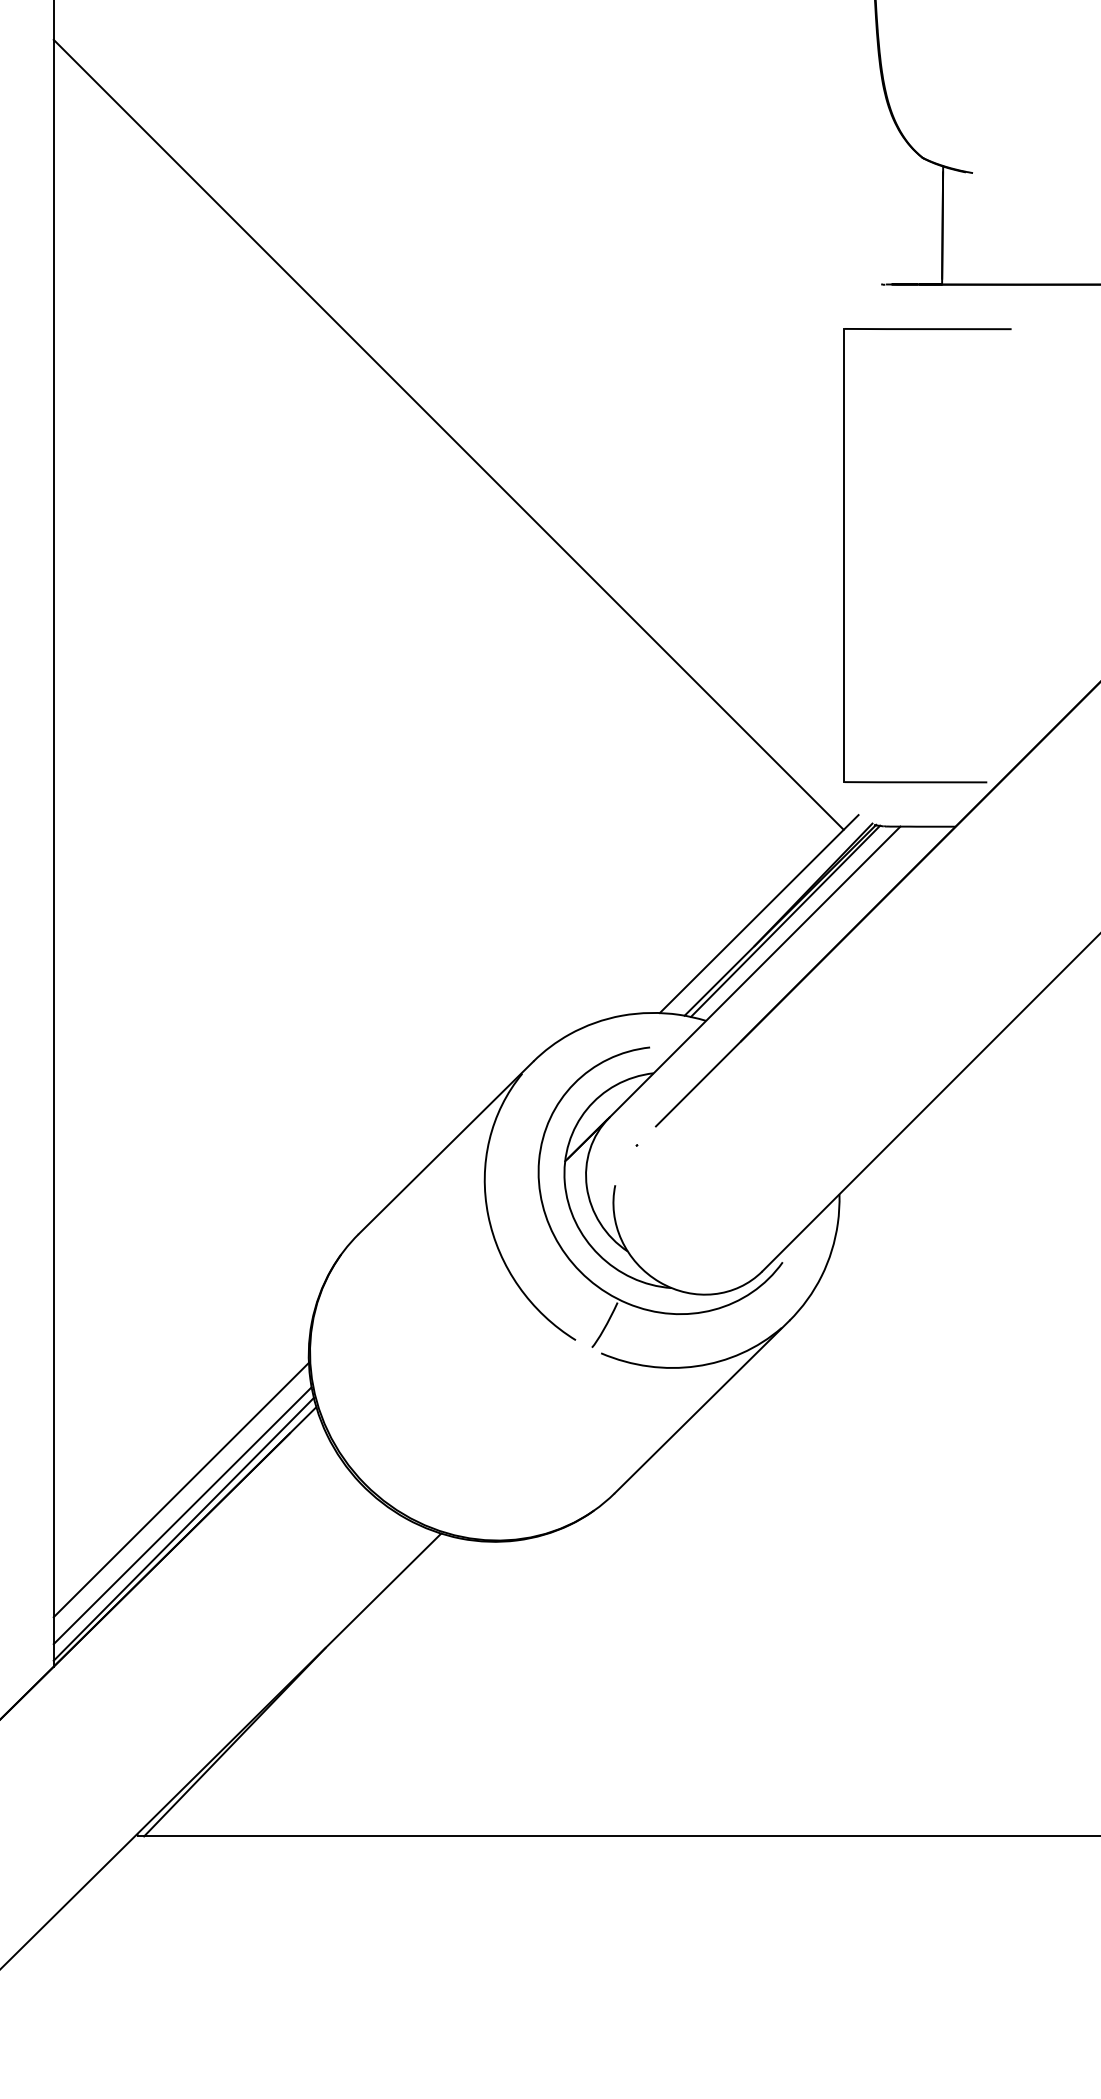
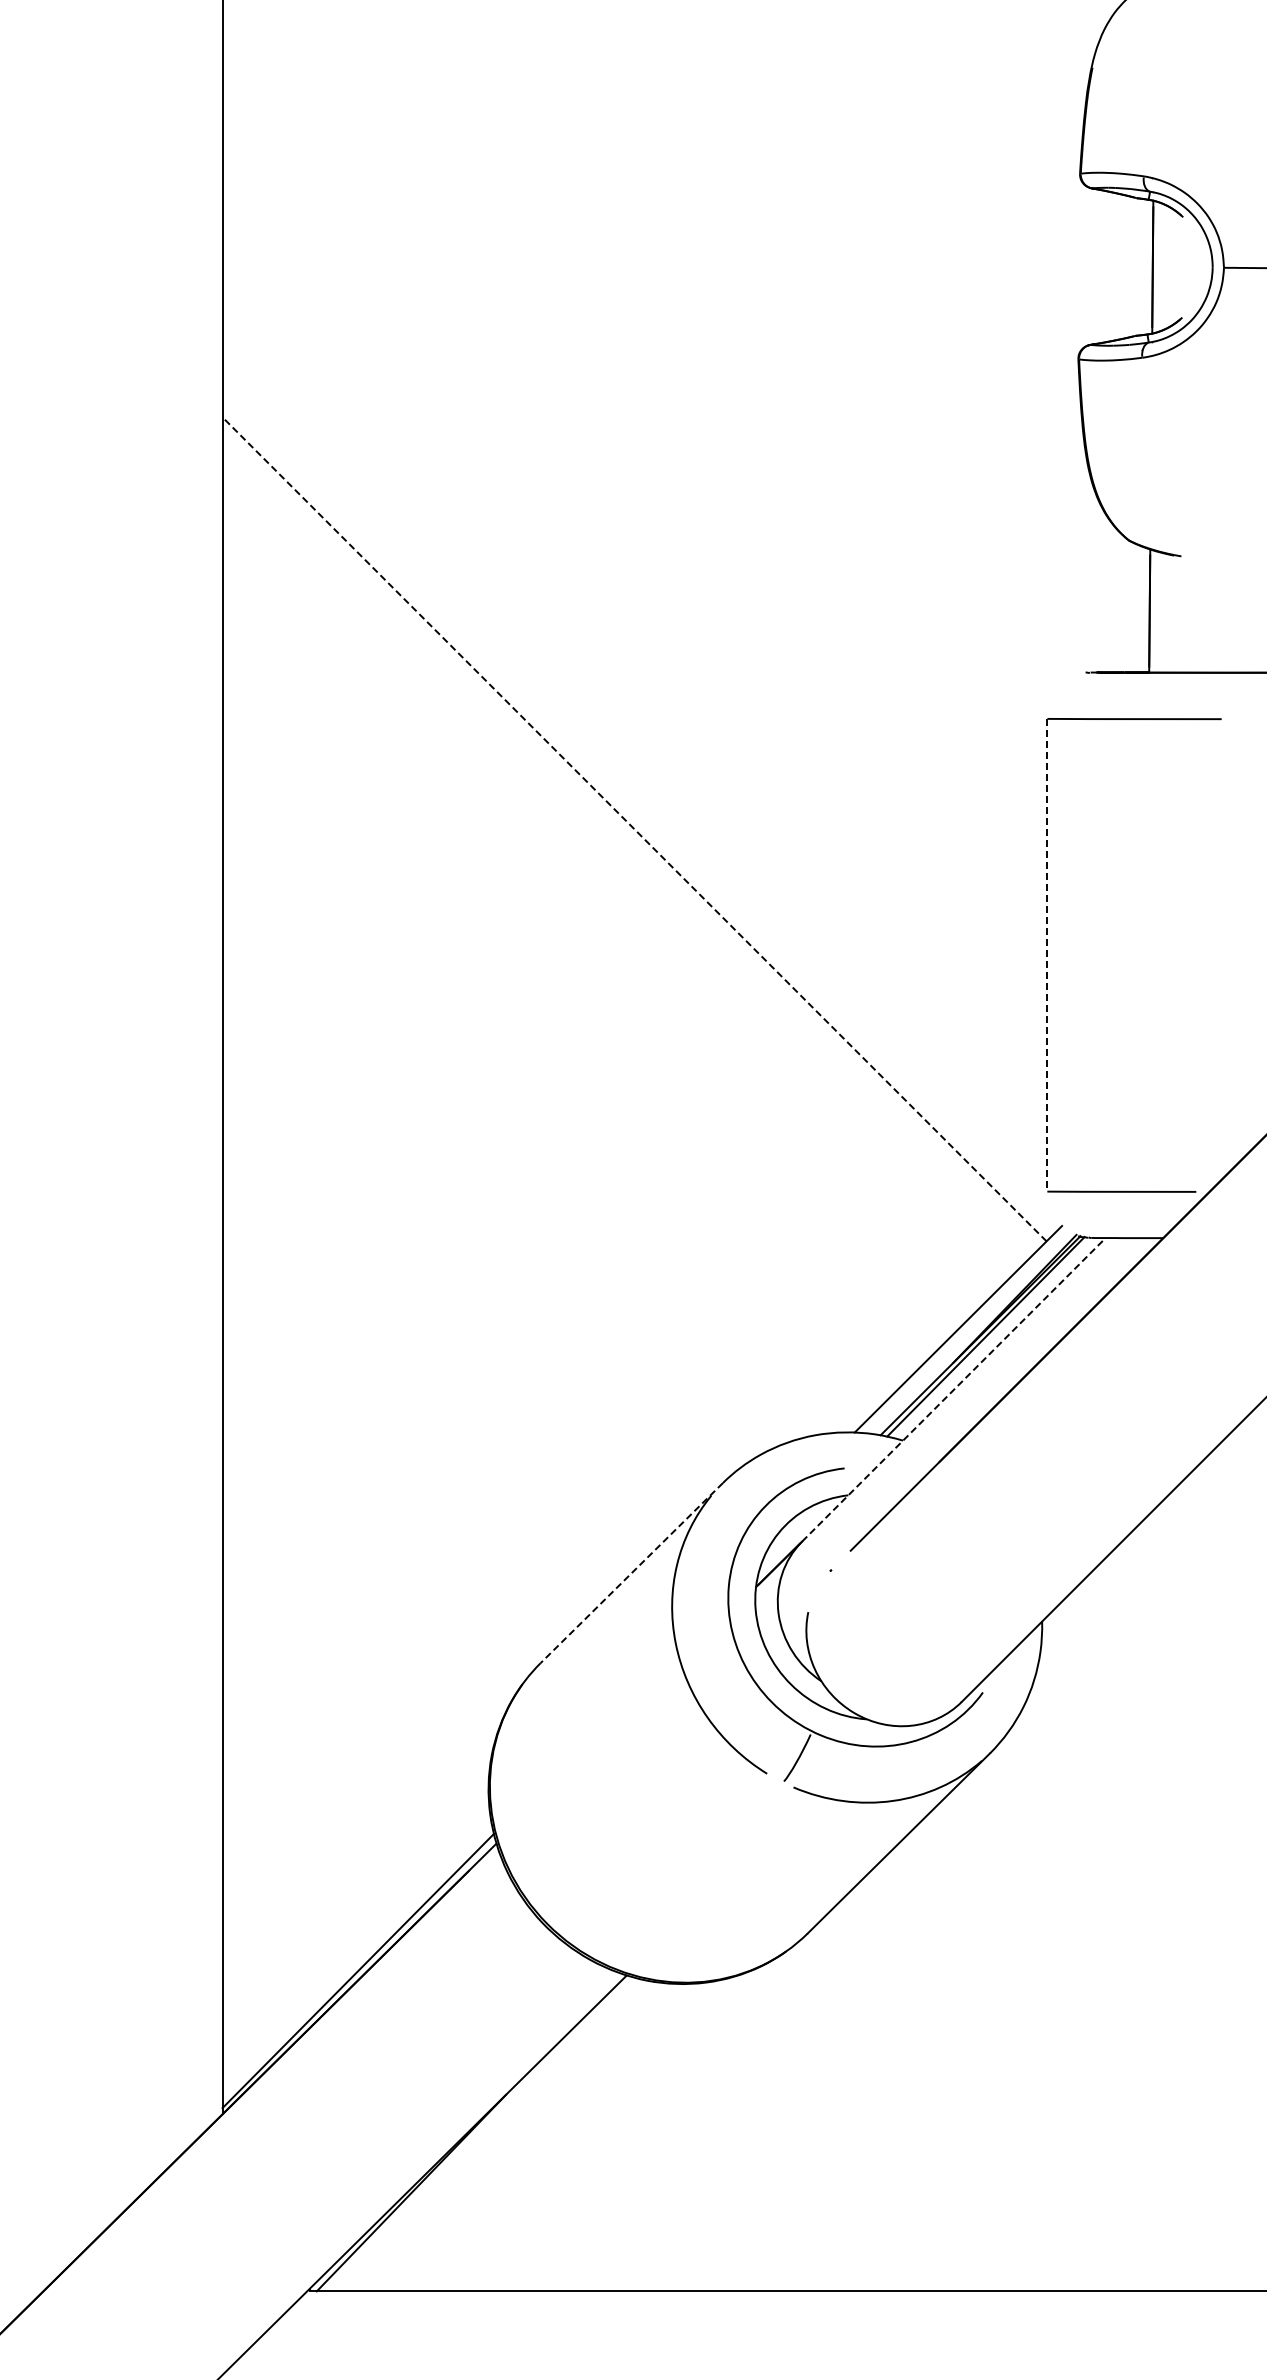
line: (448, 434) -> (634, 829), solid -> dashed
line: (843, 555) -> (1046, 955), solid -> dashed
line: (754, 971) -> (953, 1389), solid -> dashed
line: (445, 1148) -> (631, 1573), solid -> dashed
line: (181, 1489) -> (355, 1929), removed
line: (182, 1515) -> (356, 1956), removed

